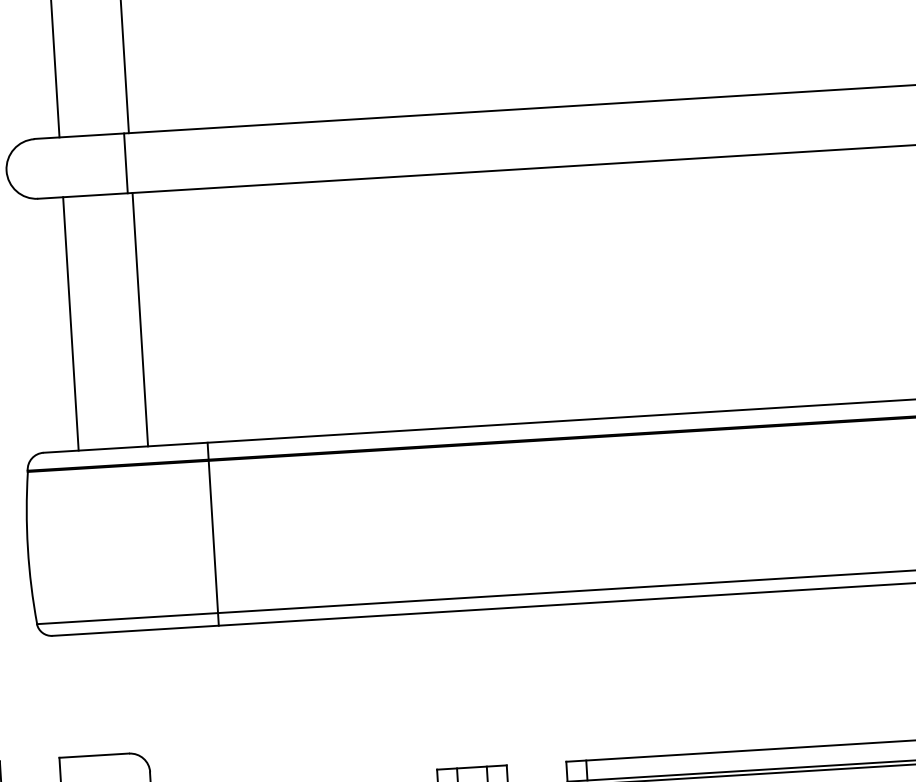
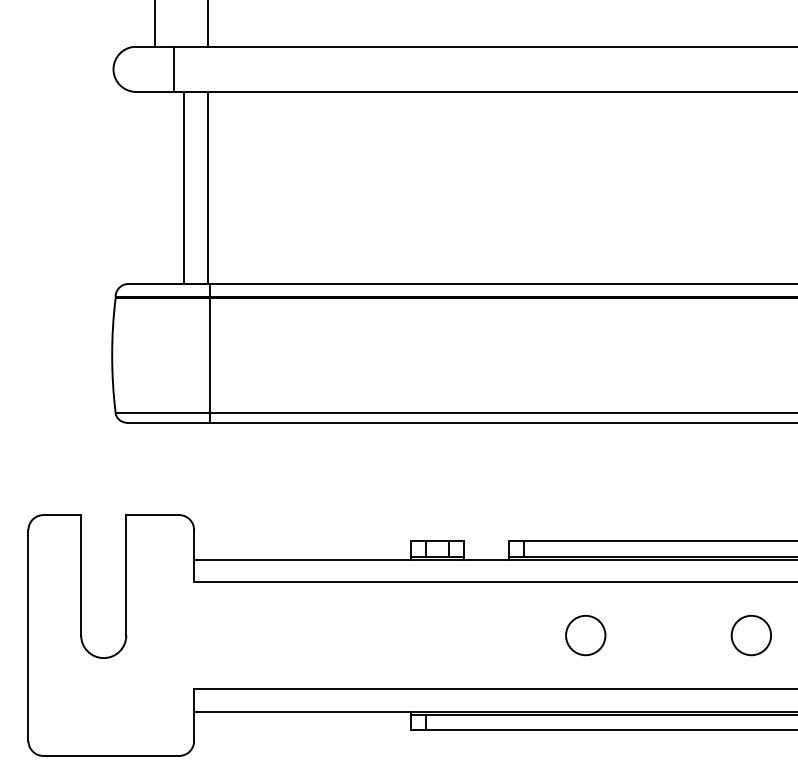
line: (125, 162) -> (173, 68), moved
line: (71, 323) -> (184, 187), moved
line: (212, 533) -> (209, 352), moved

